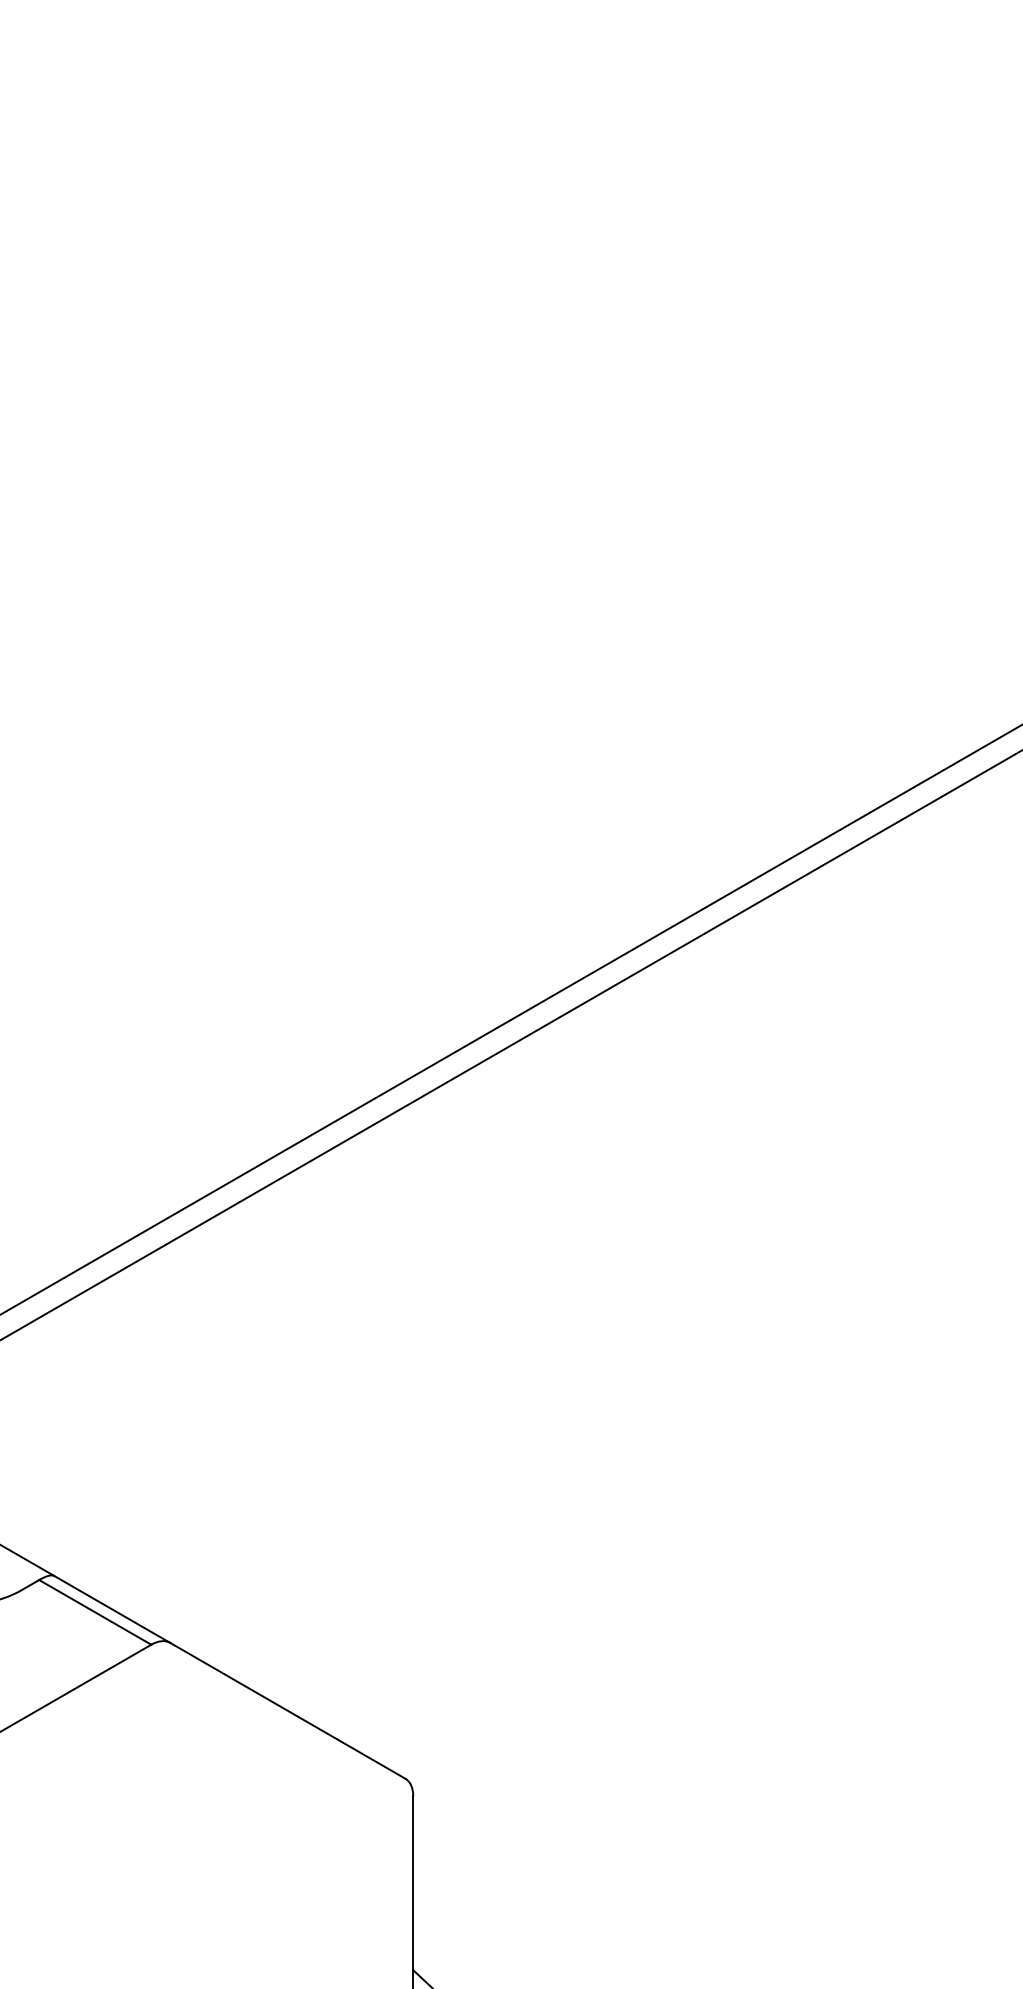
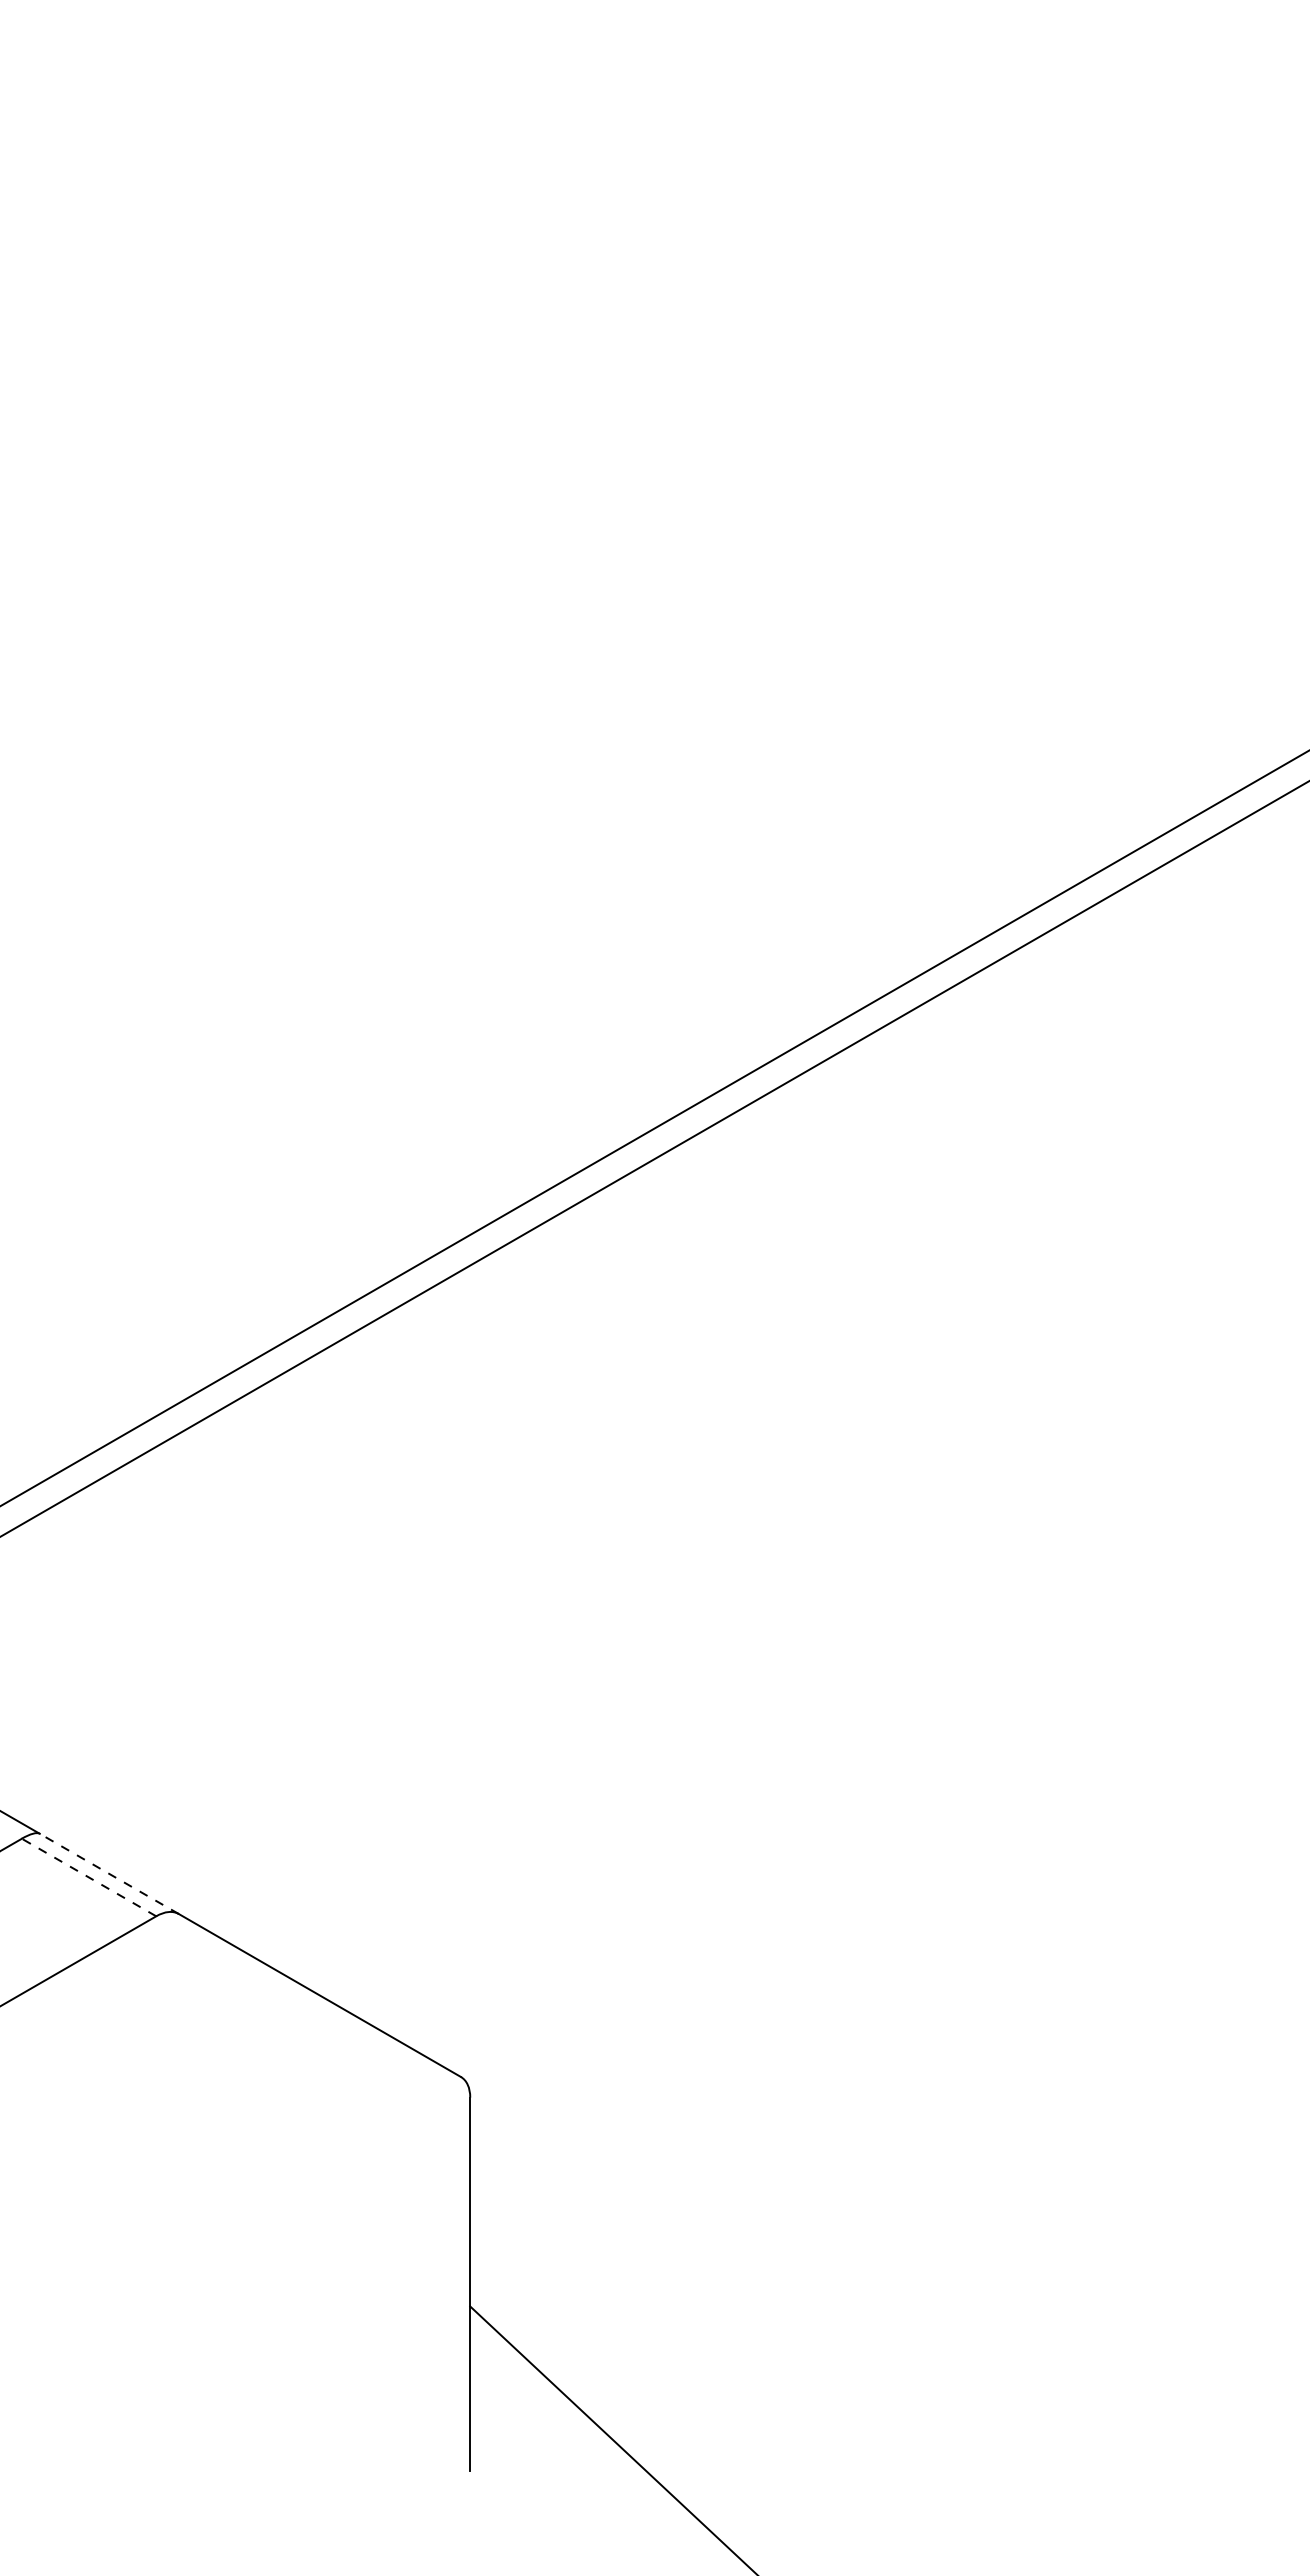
line: (111, 1609) -> (108, 1873), solid -> dashed
line: (95, 1612) -> (89, 1877), solid -> dashed

